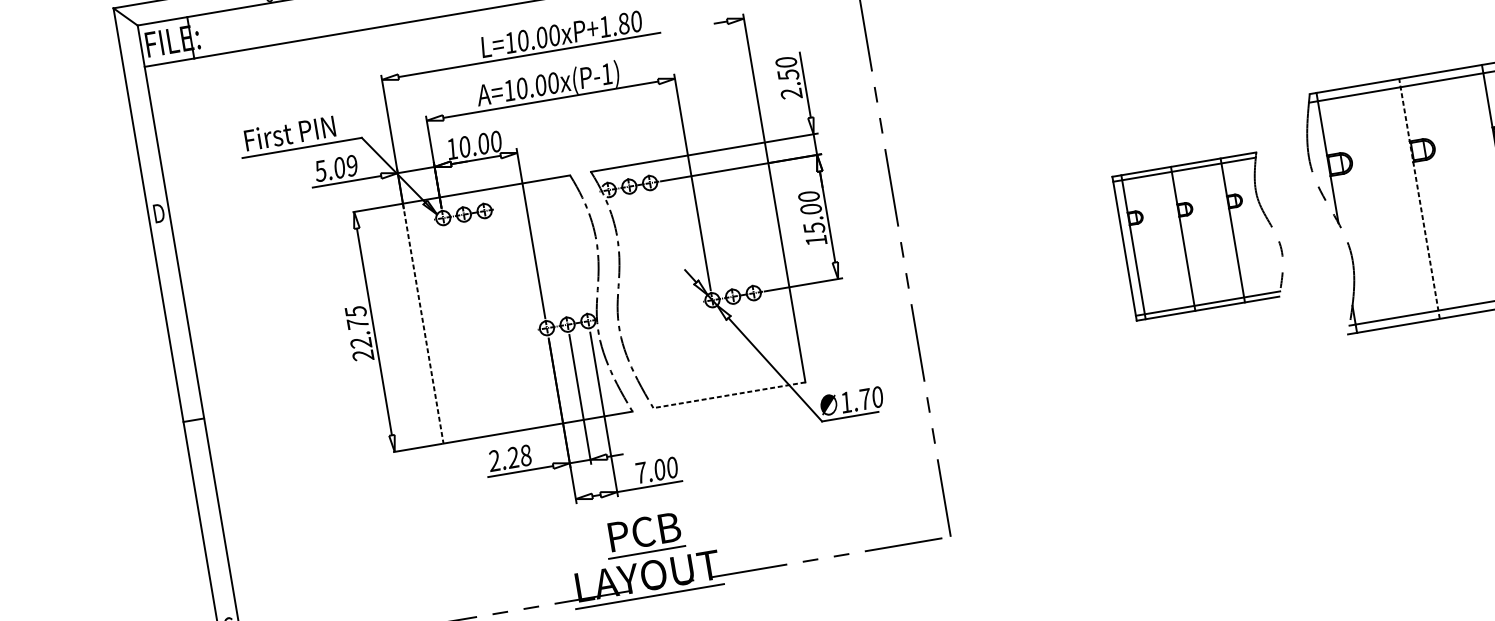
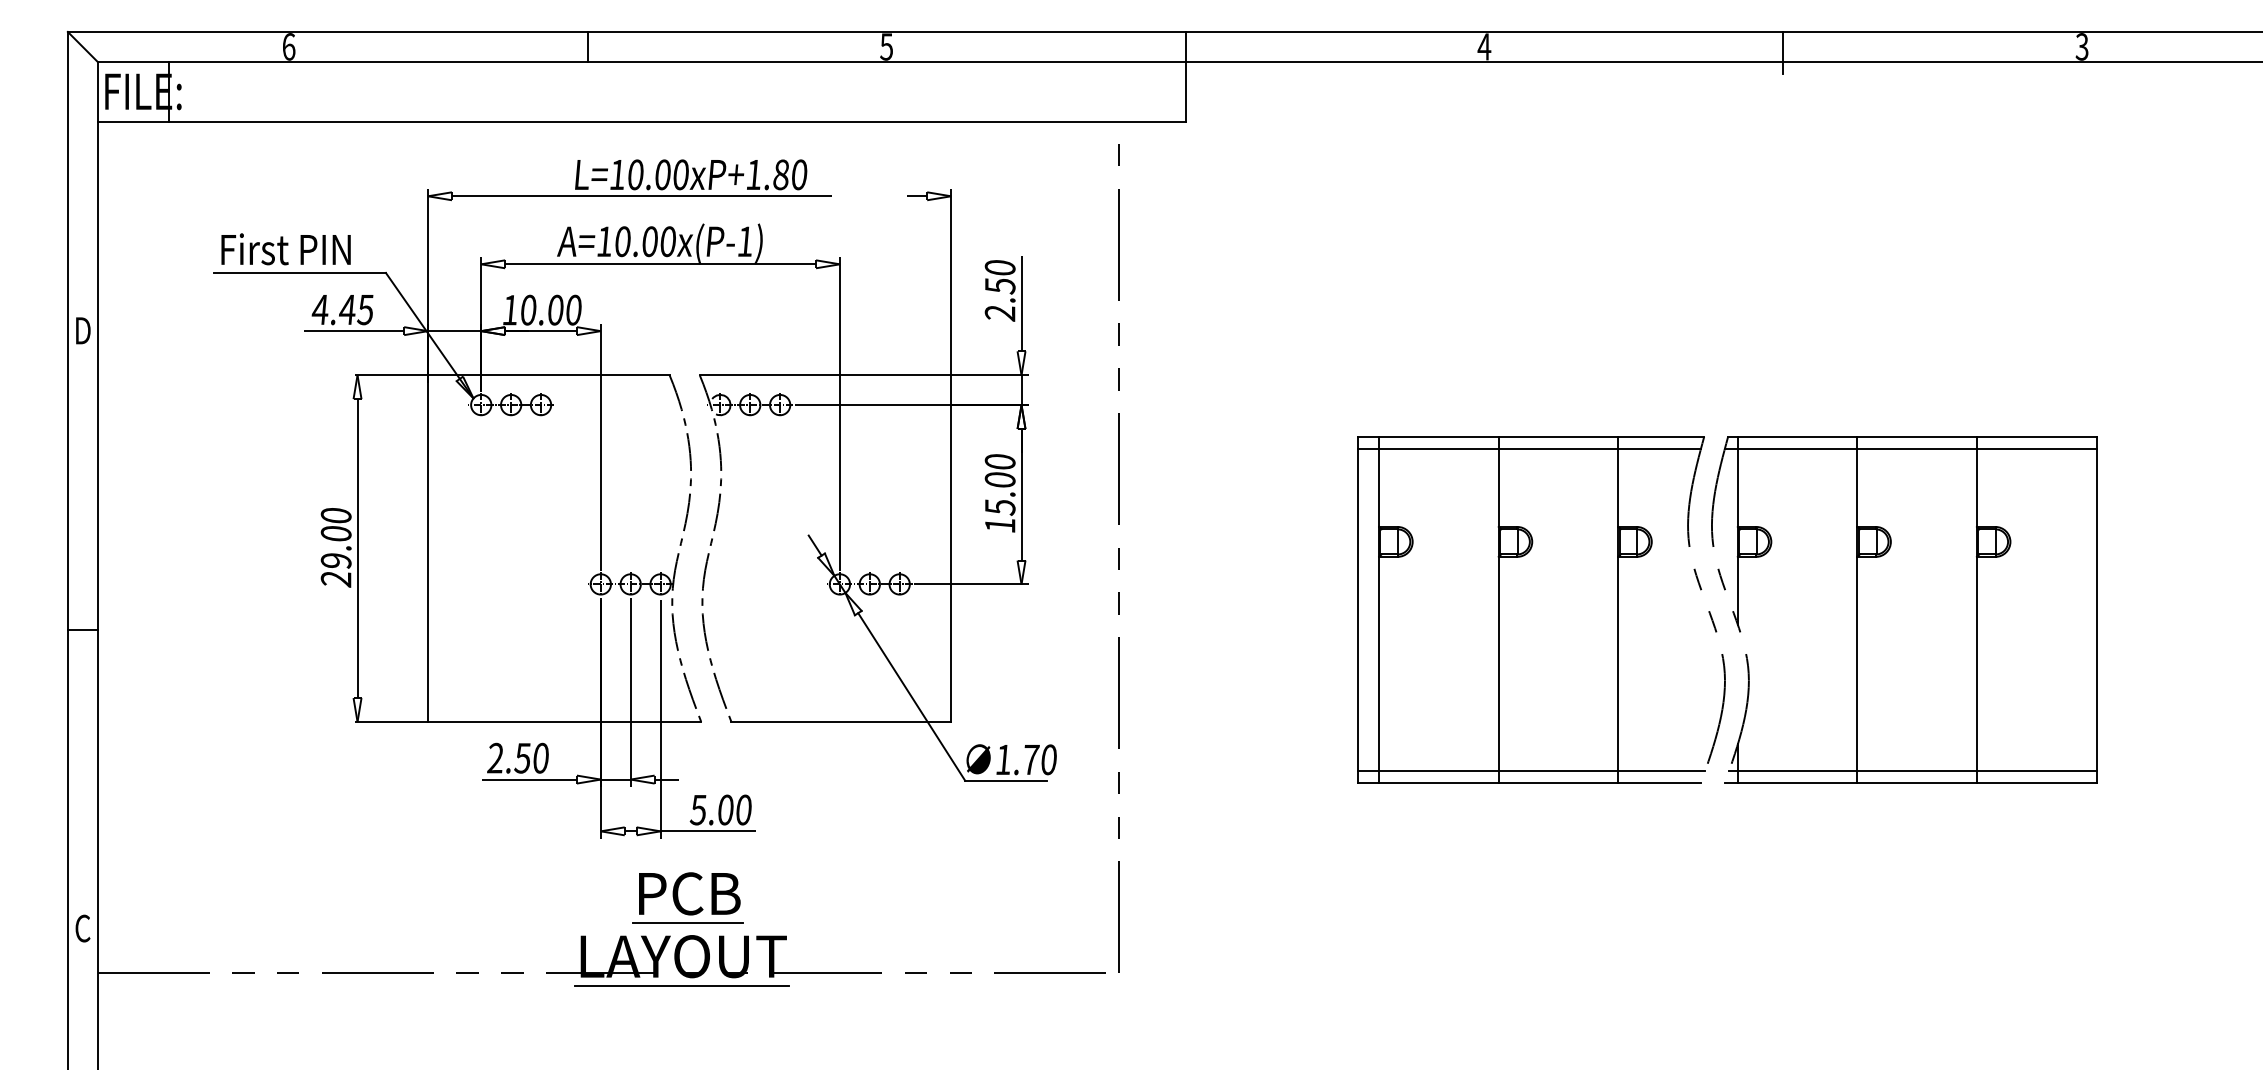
text: (336, 168) -> (342, 309), 5.09 -> 4.45
line: (1419, 198) -> (1857, 609), dashed -> solid
part: (1200, 235) -> (1541, 609), size x1.67
line: (423, 324) -> (428, 549), dashed -> solid
text: (358, 327) -> (335, 538), 22.75 -> 29.00
line: (729, 394) -> (841, 721), dashed -> solid
text: (519, 456) -> (531, 757), 2.28 -> 2.50
text: (641, 473) -> (698, 810), 7.00 -> 5.00

